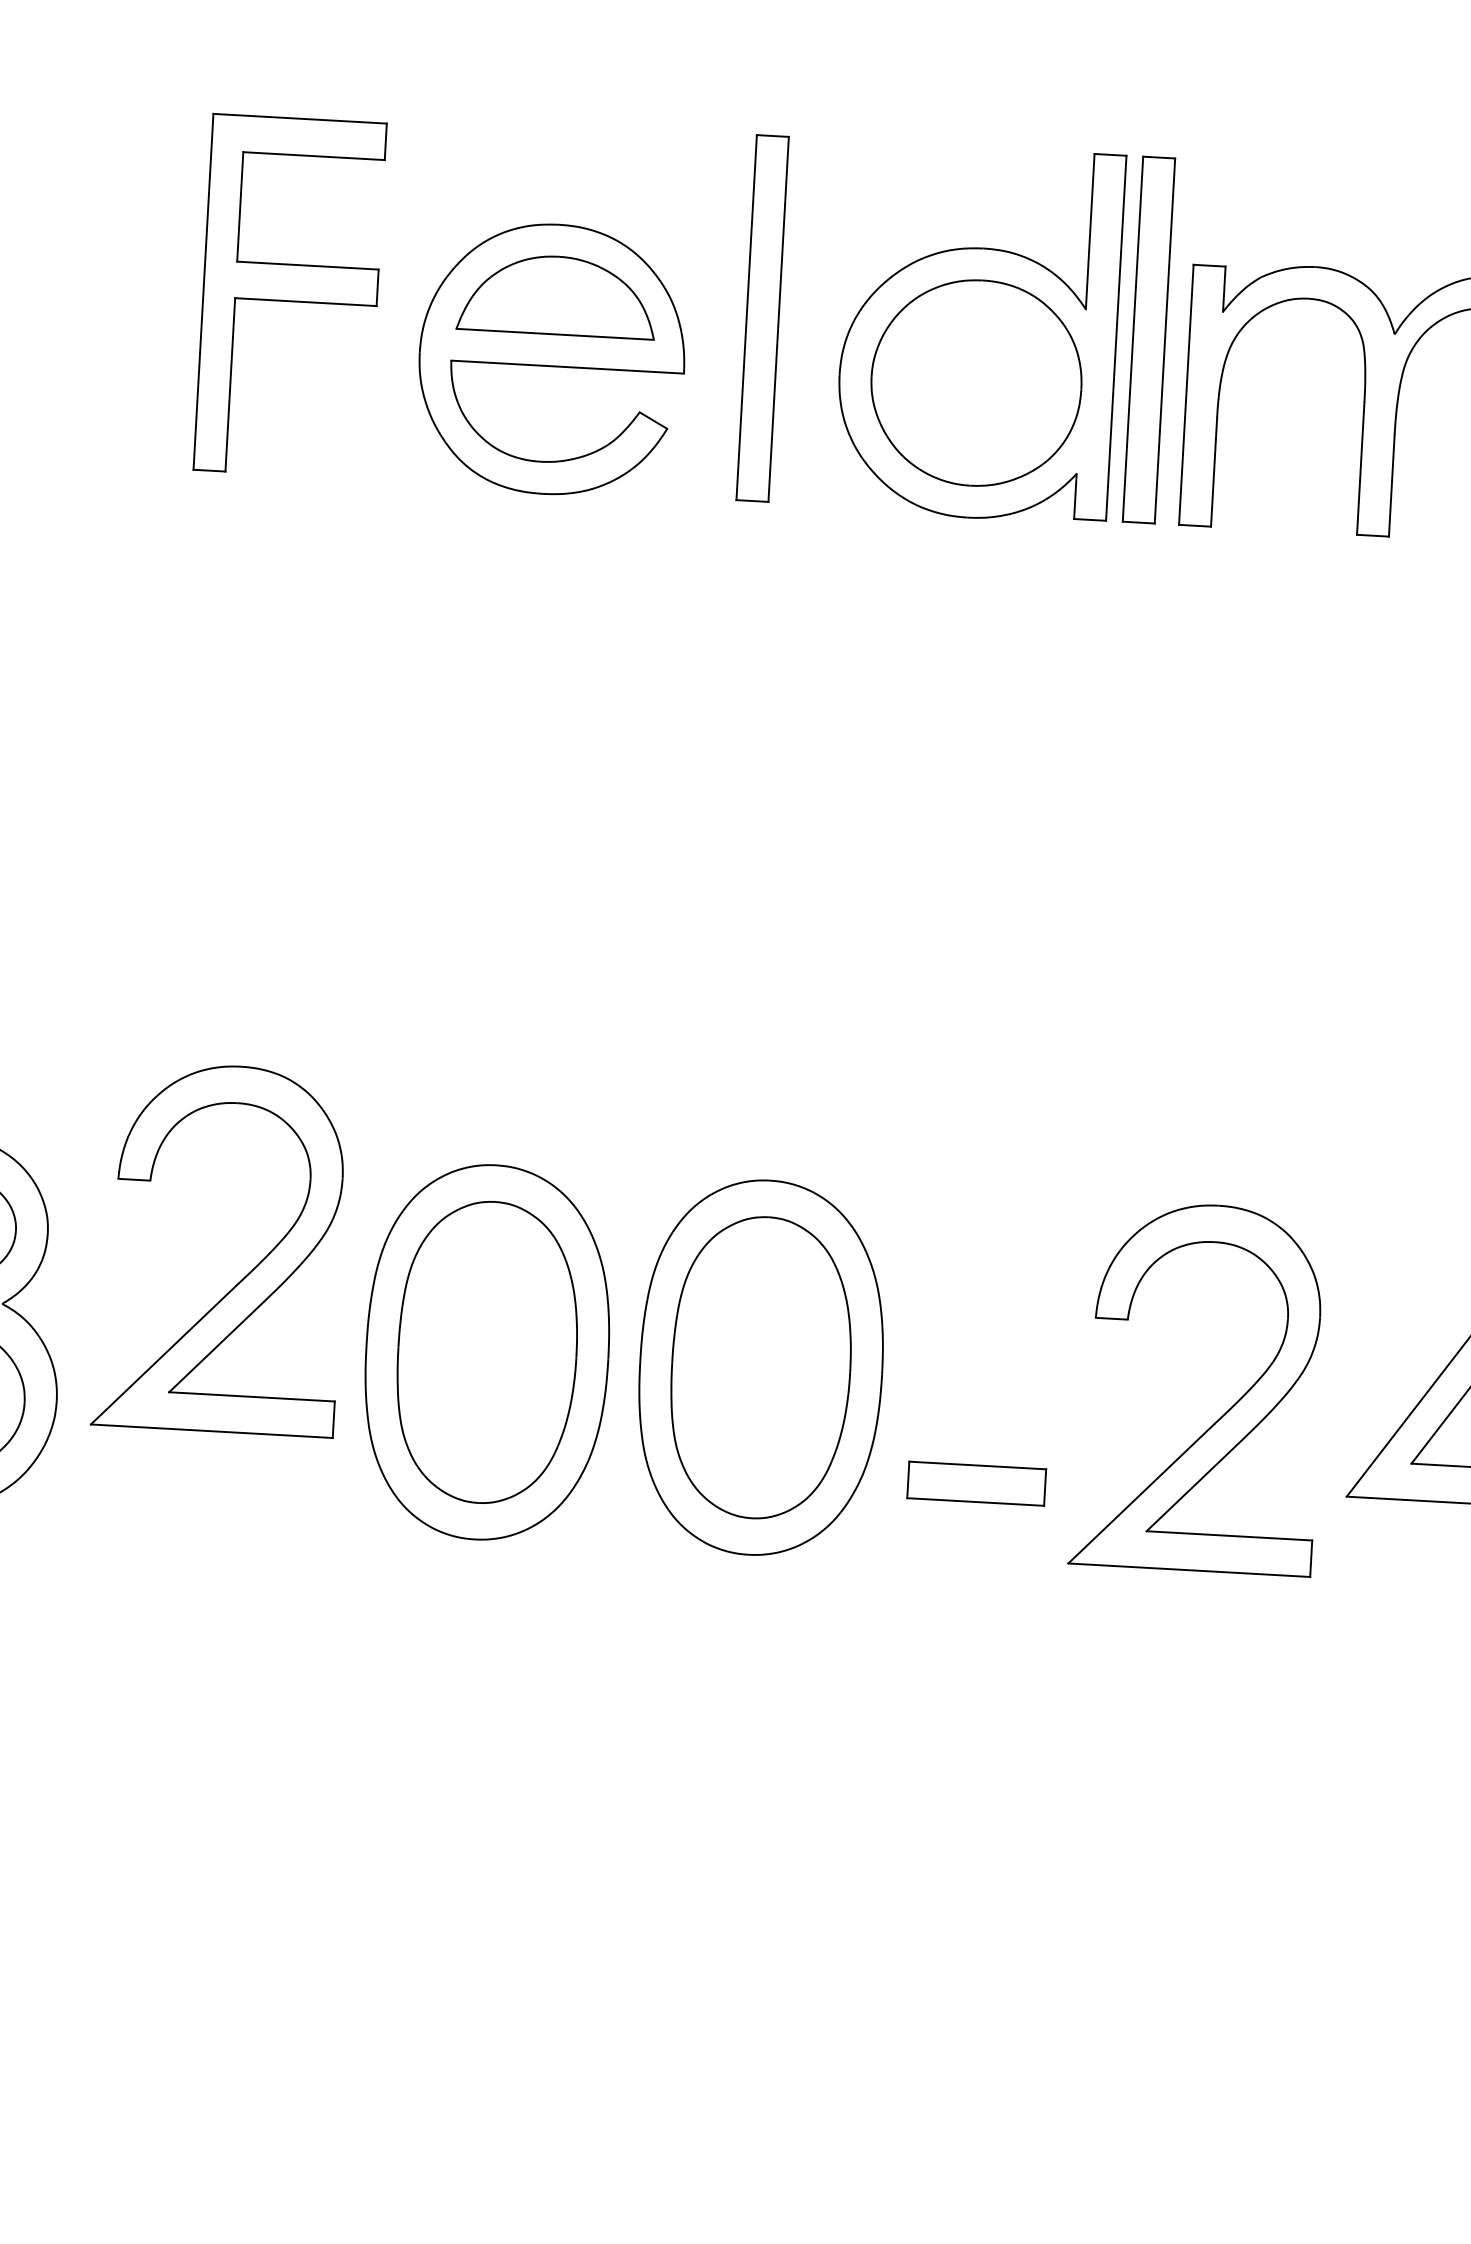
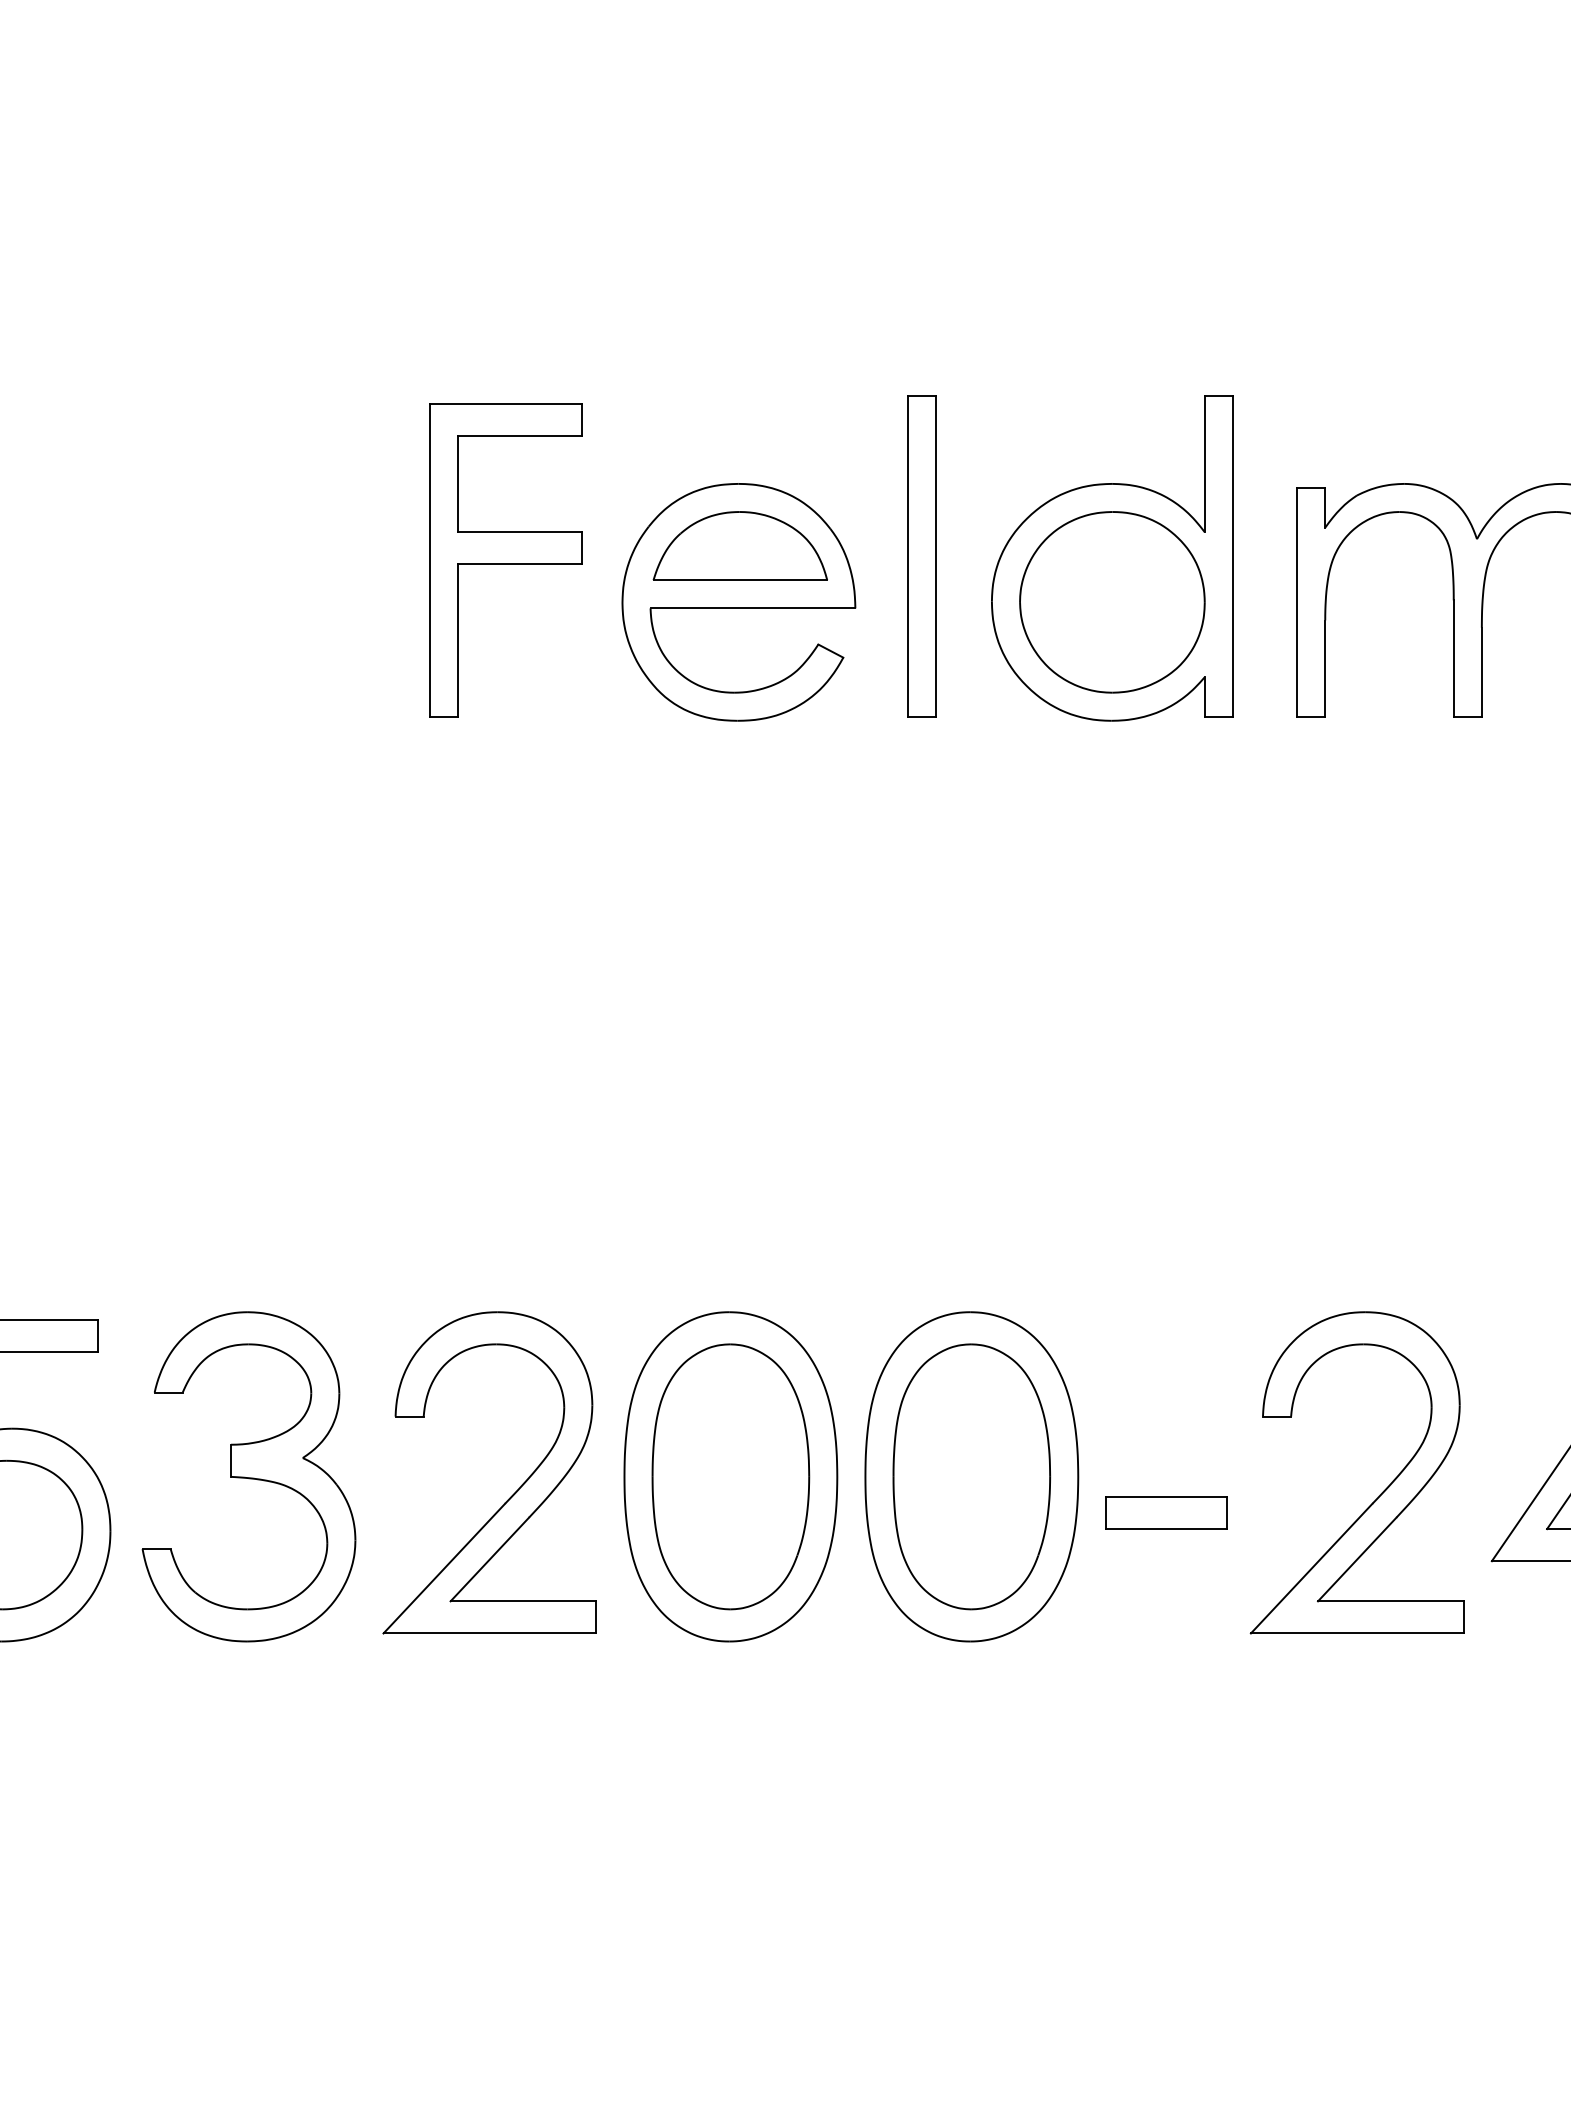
part: (1148, 340) -> (1261, 556), removed
part: (246, 1274) -> (512, 1494), moved
part: (976, 1483) -> (1166, 1512), moved

